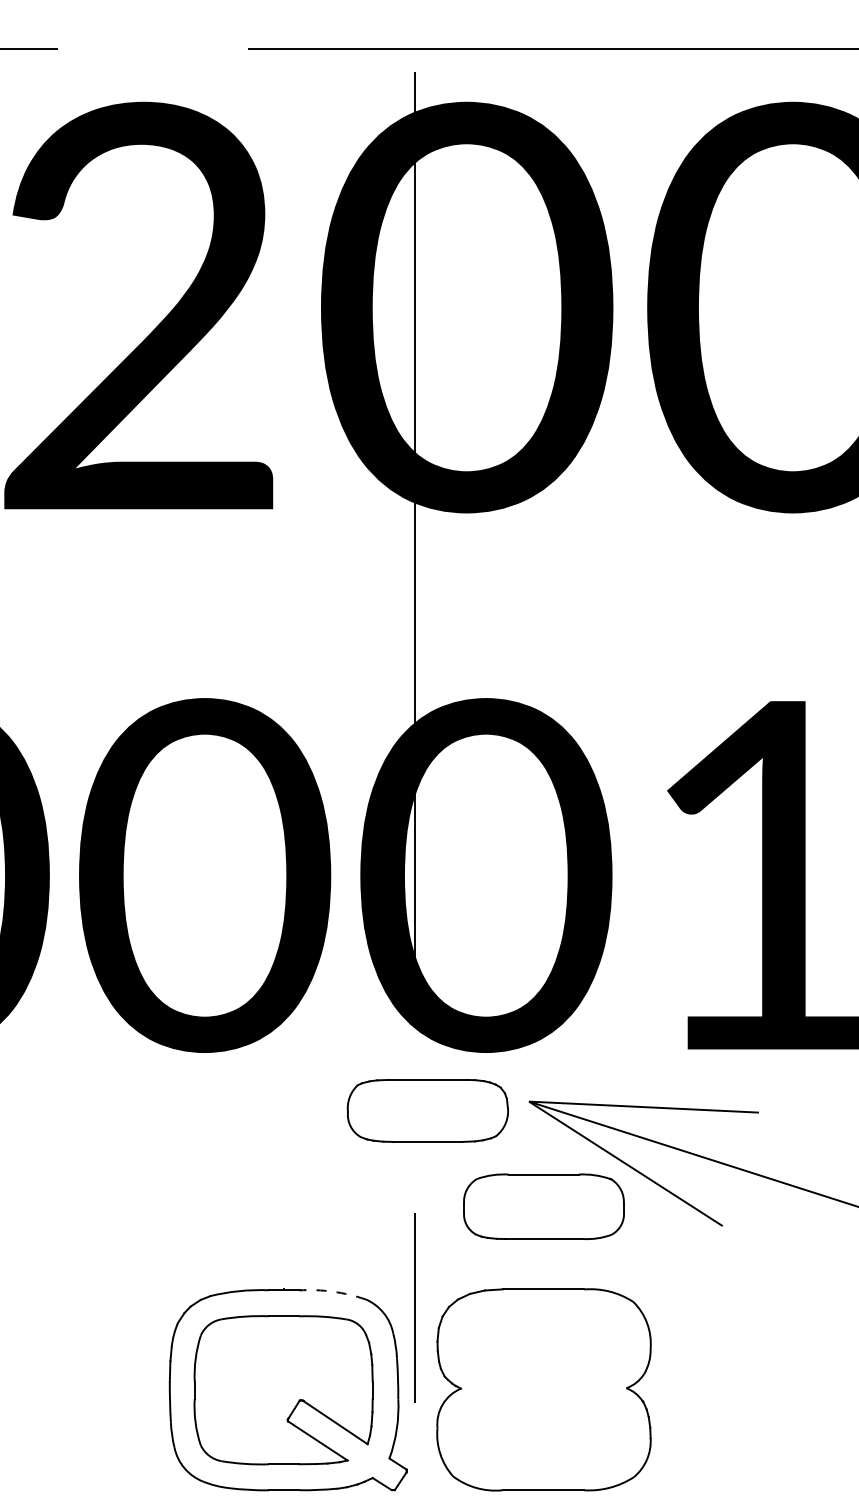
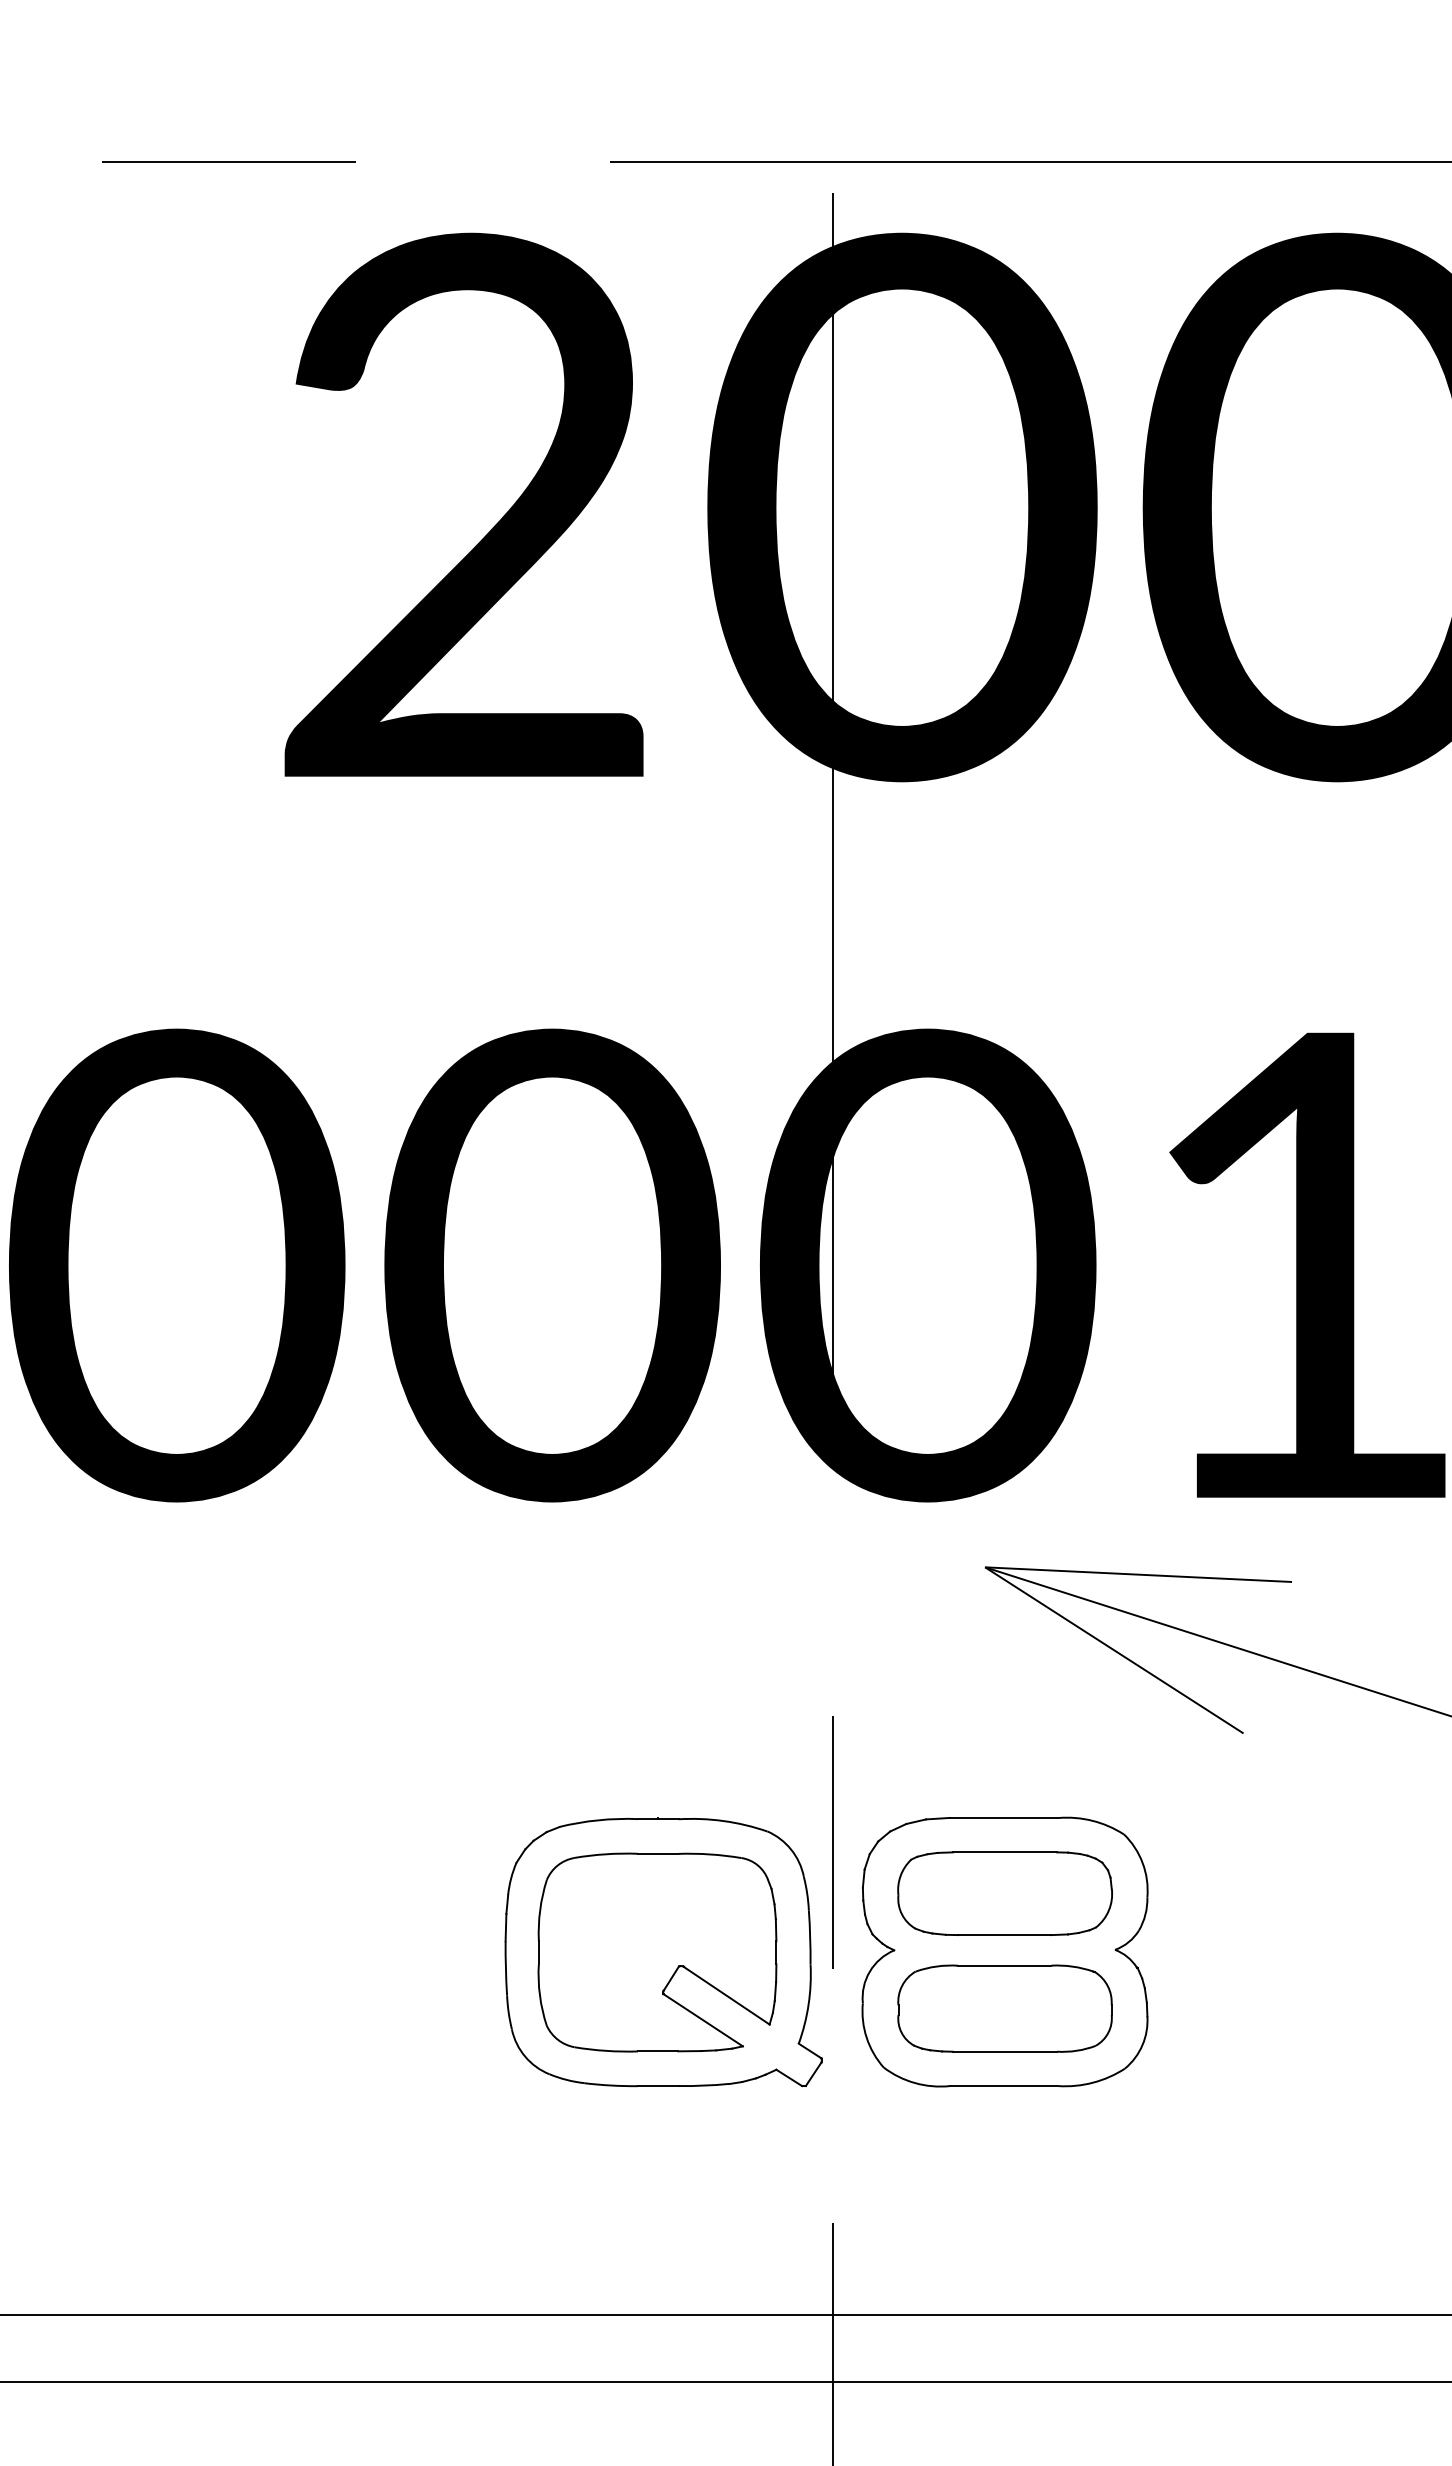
part: (427, 1110) -> (1004, 1893), moved
part: (543, 1206) -> (1004, 2008), moved
arc: (333, 1292) -> (723, 1821), dashed -> solid

